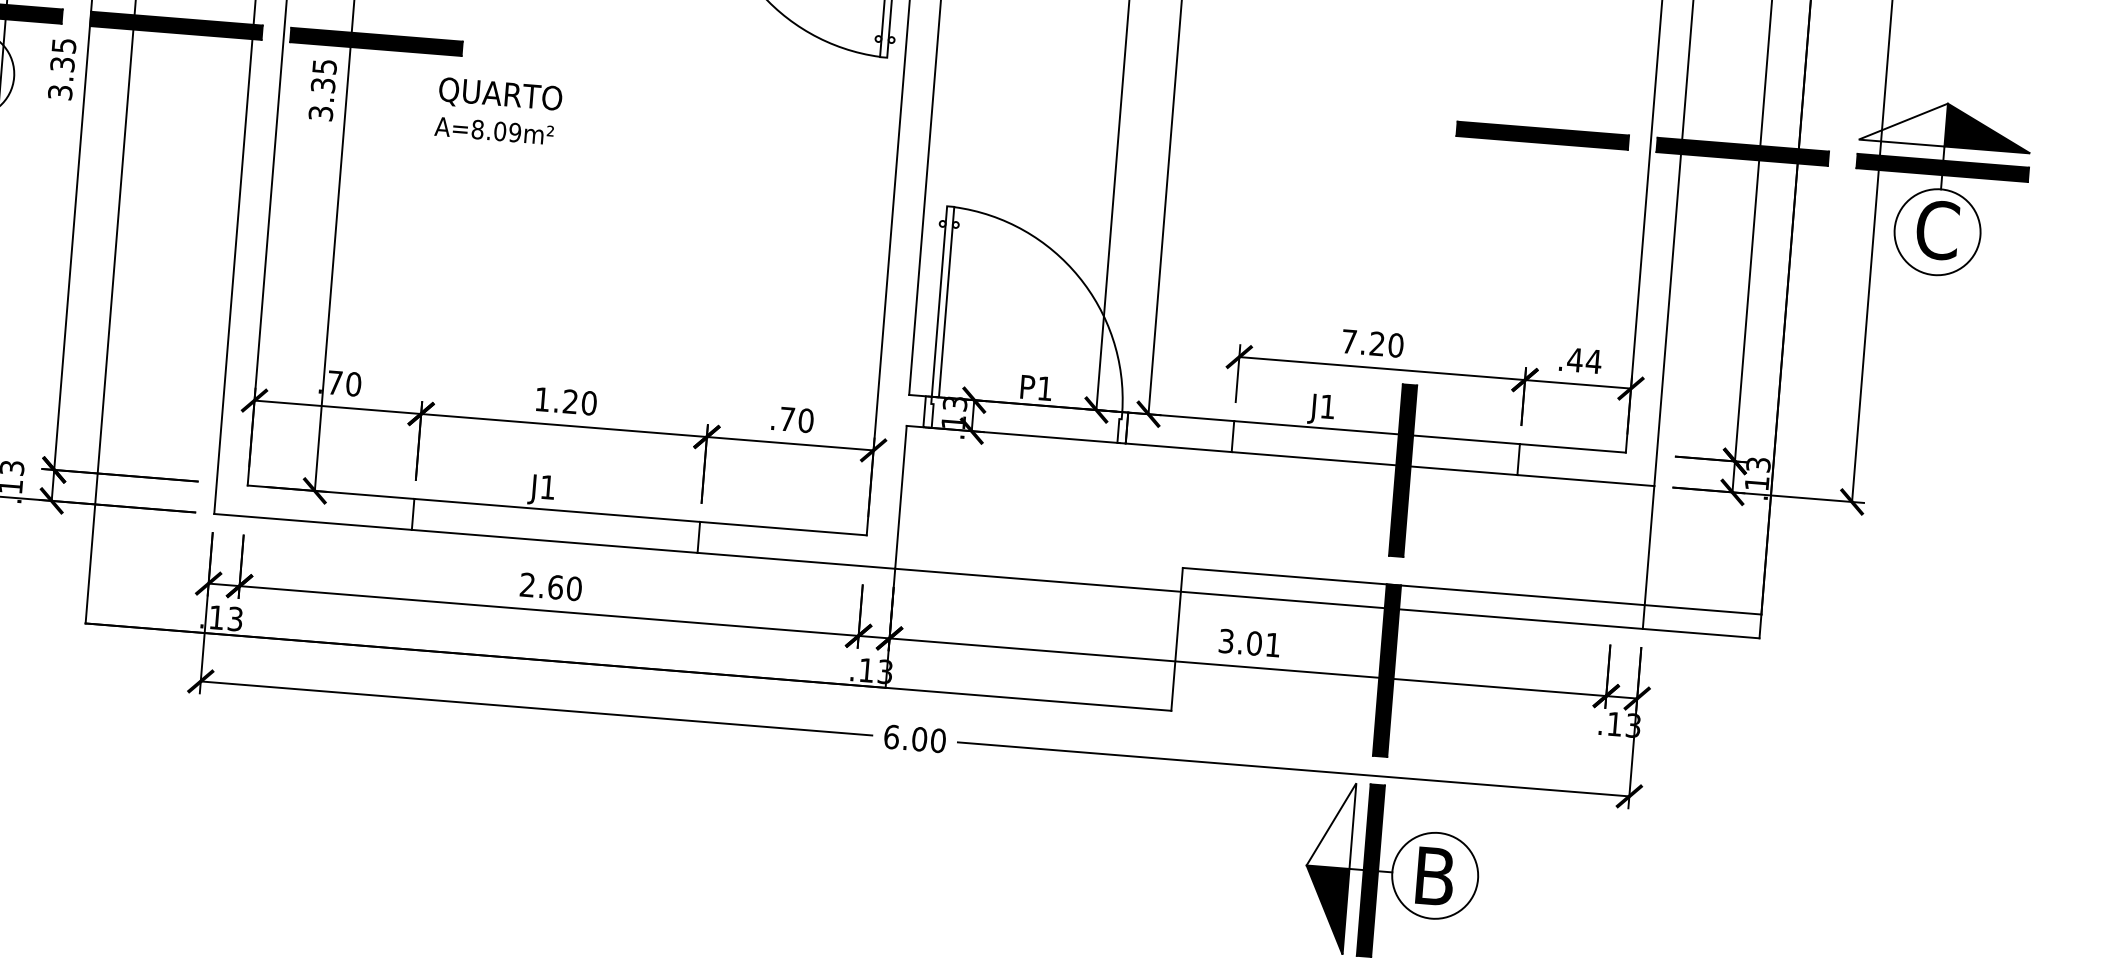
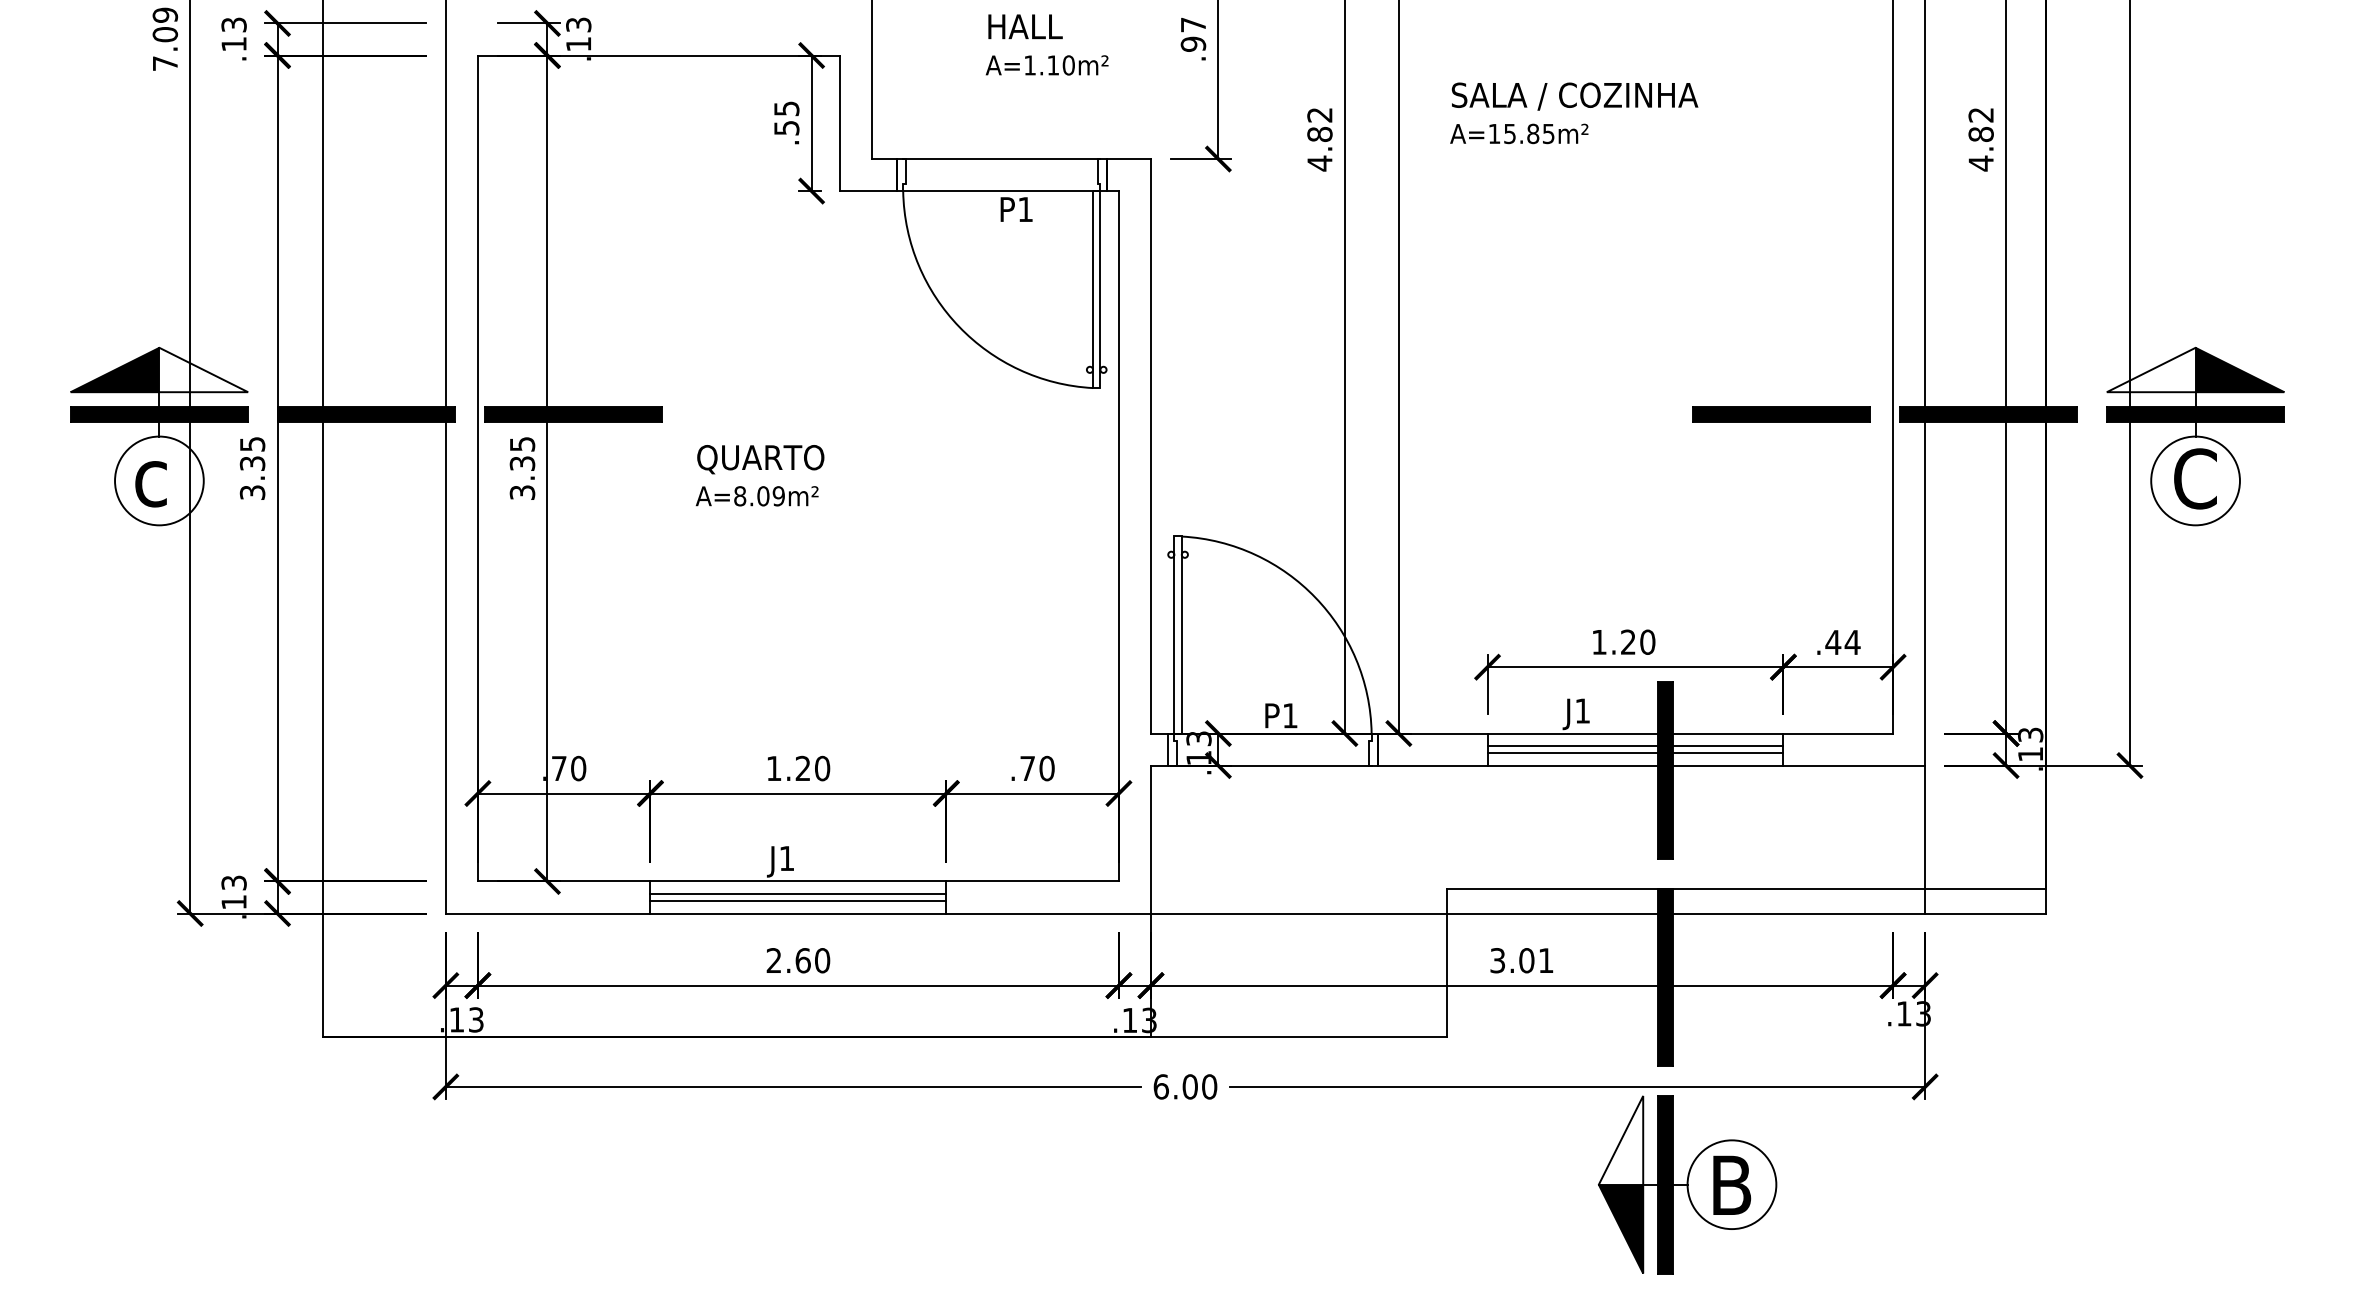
text: (498, 111) -> (759, 475), moved
text: (1349, 341) -> (1599, 642), 7.20 -> 1.20
line: (1376, 444) -> (1635, 745), added
line: (1375, 451) -> (1635, 753), added
line: (556, 522) -> (798, 893), added
line: (555, 529) -> (798, 901), added

